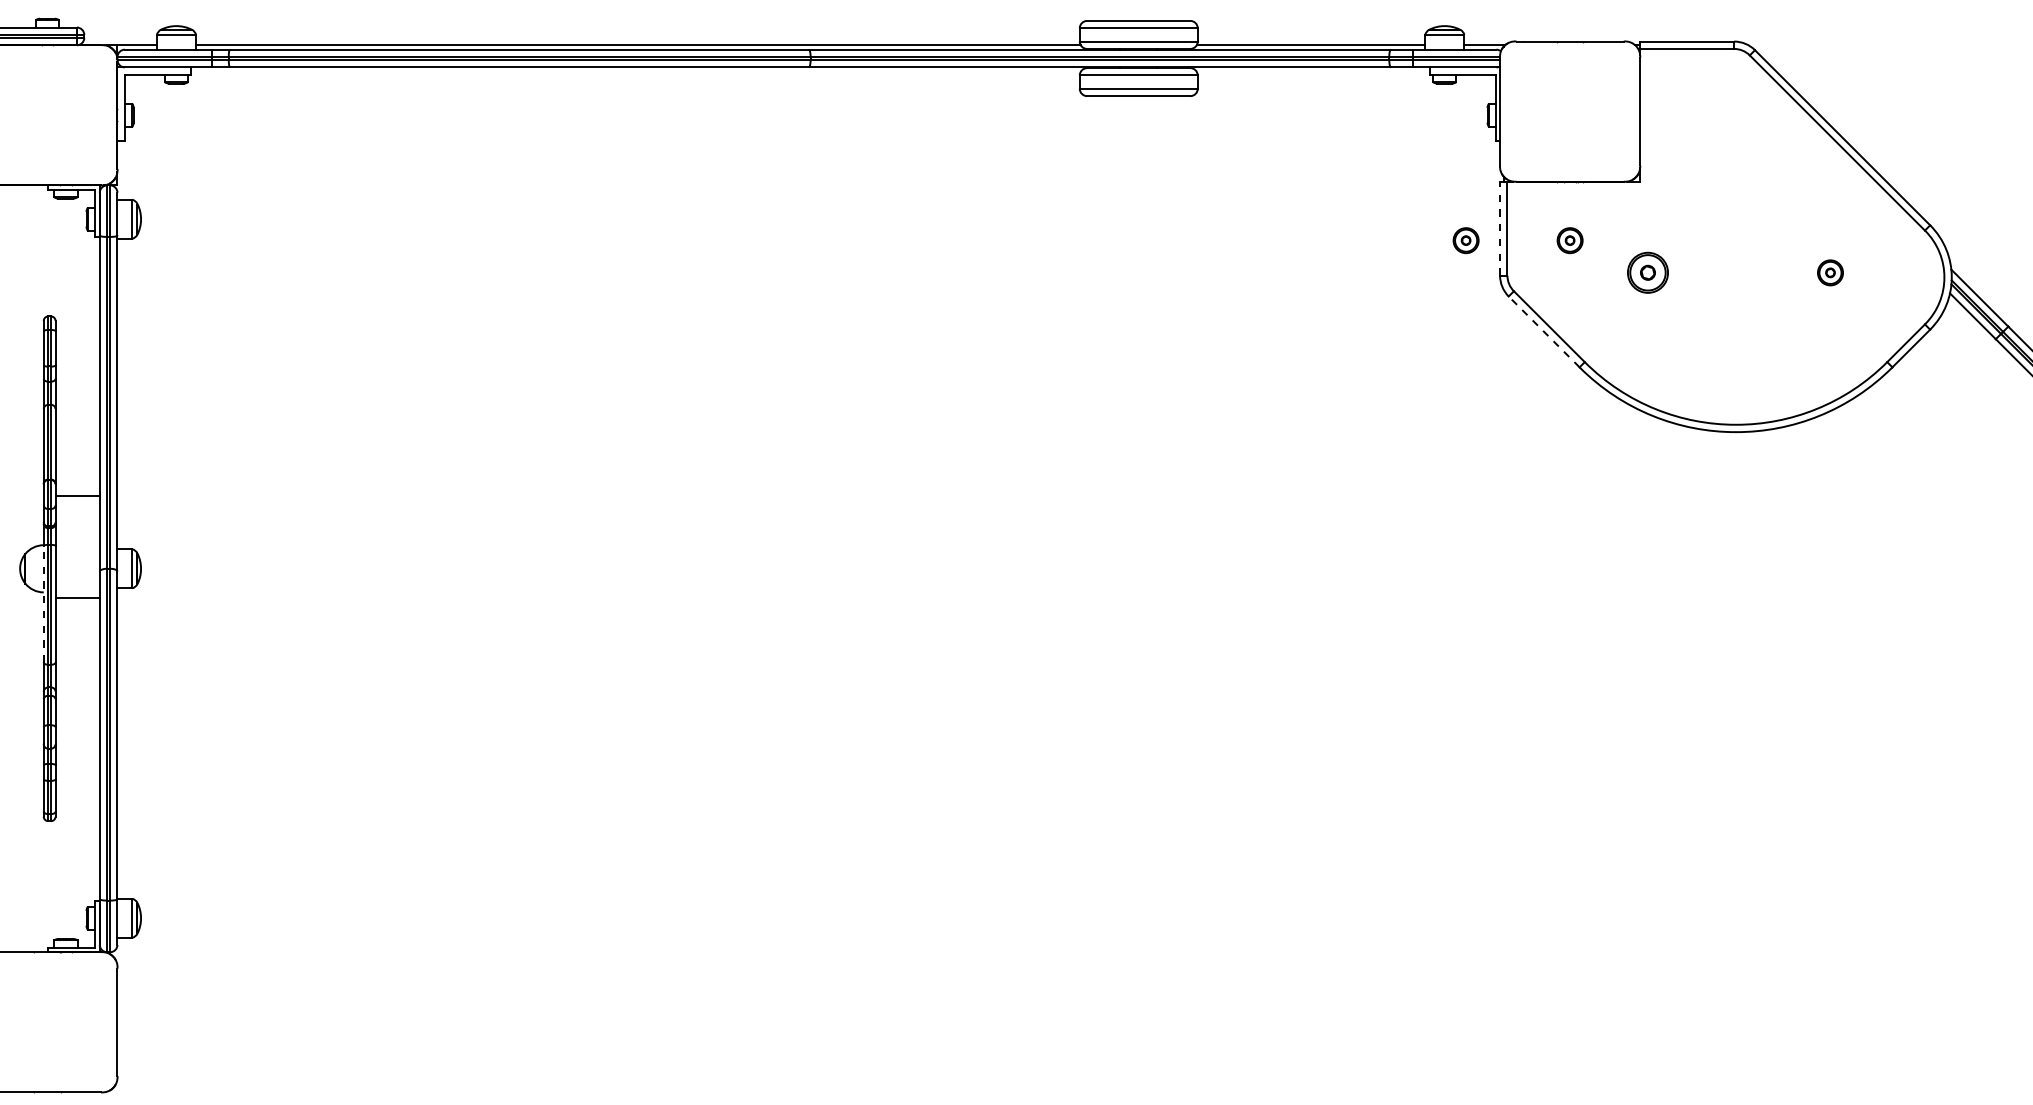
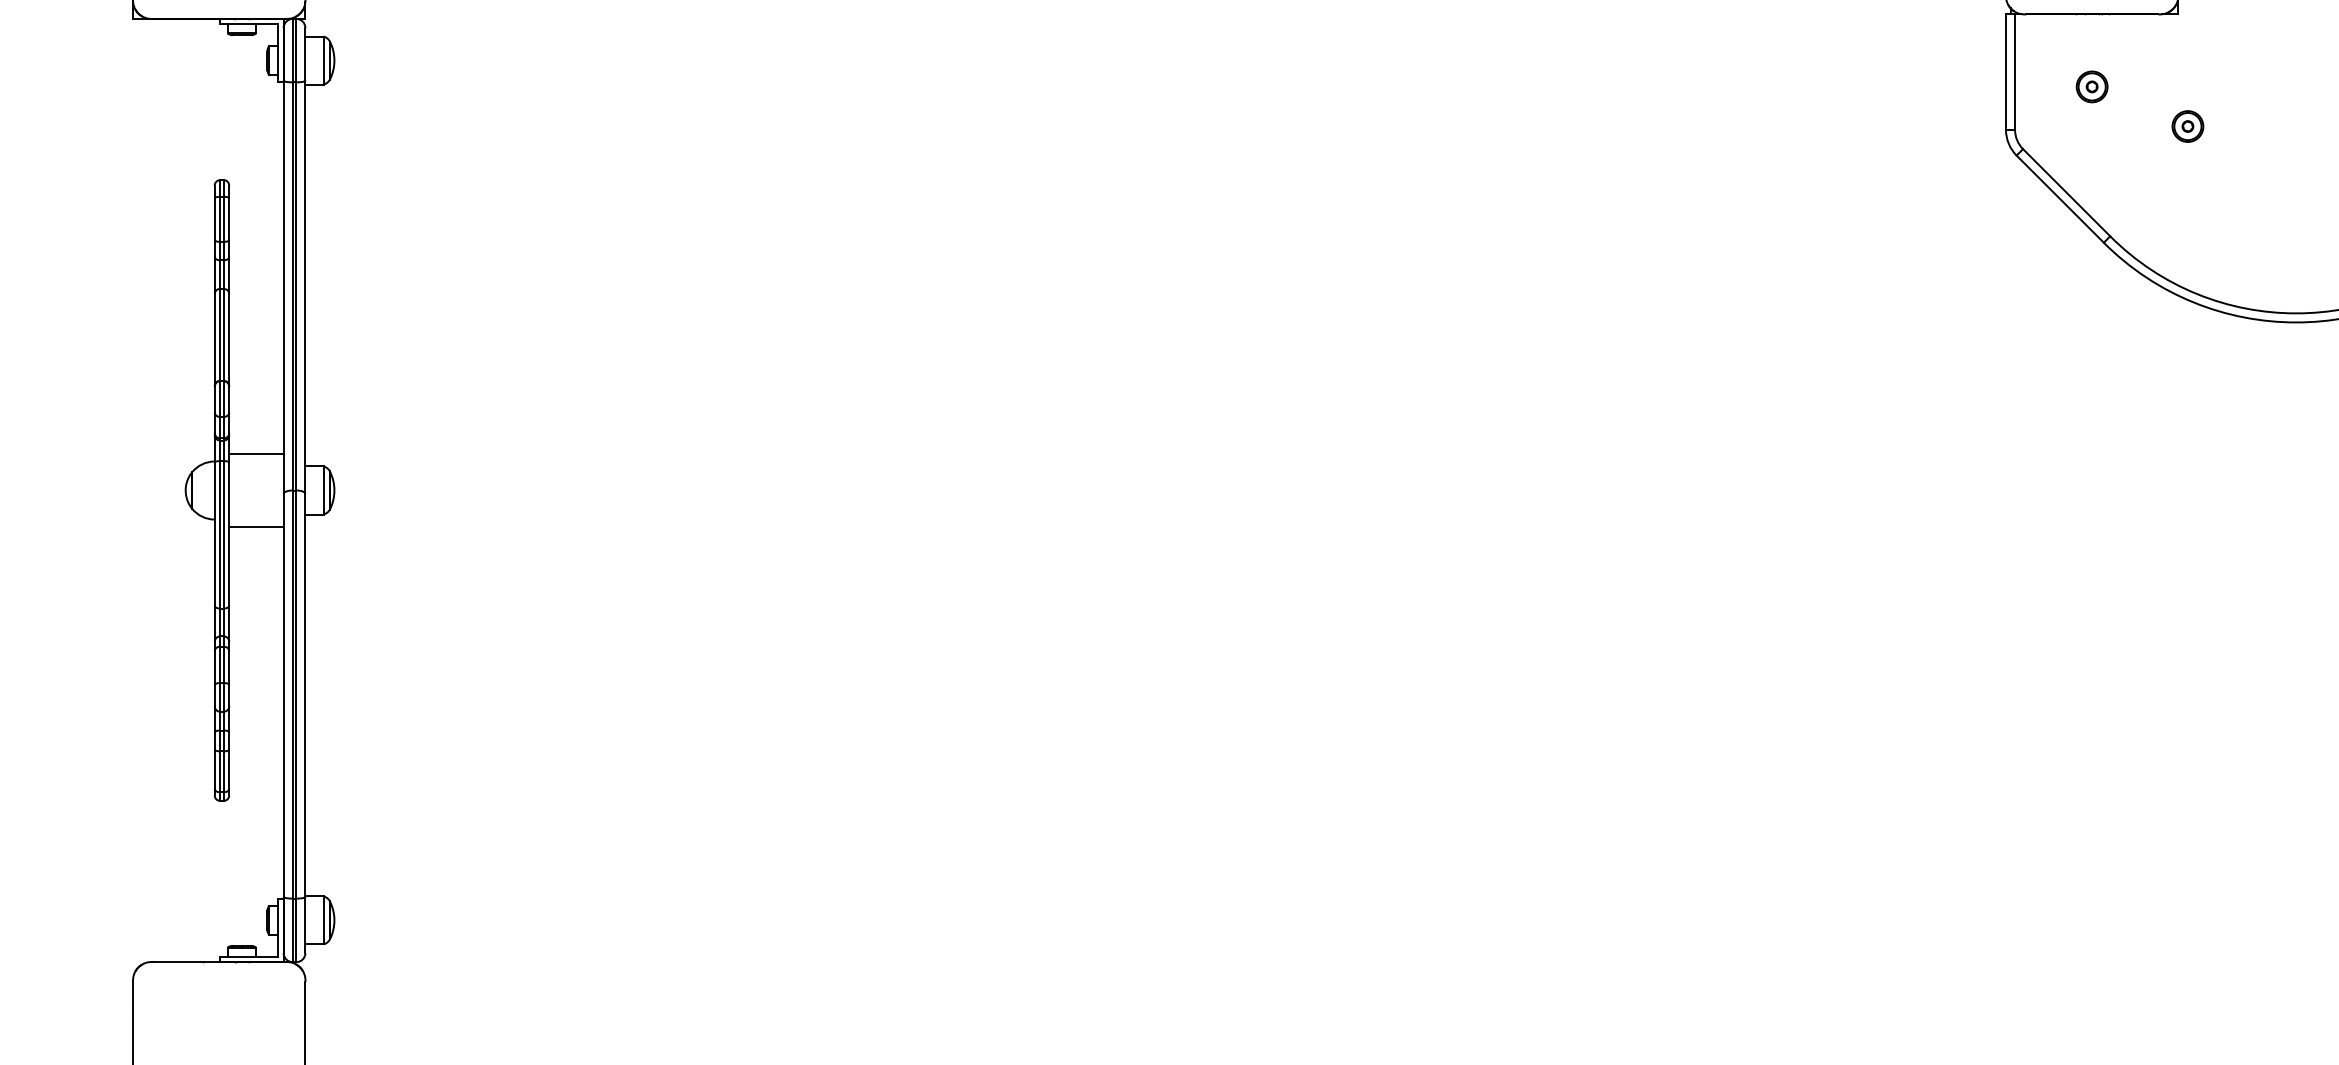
line: (1500, 228) -> (2006, 71), dashed -> solid
part: (1465, 240) -> (1963, 86), removed
part: (1647, 272) -> (2187, 126), size x0.62
line: (1543, 331) -> (2059, 198), dashed -> solid
line: (77, 496) -> (256, 454), moved
line: (43, 603) -> (214, 533), dashed -> solid

